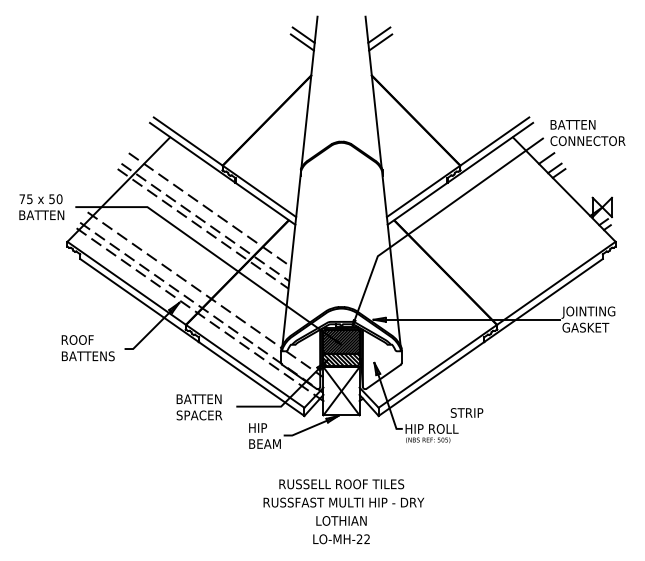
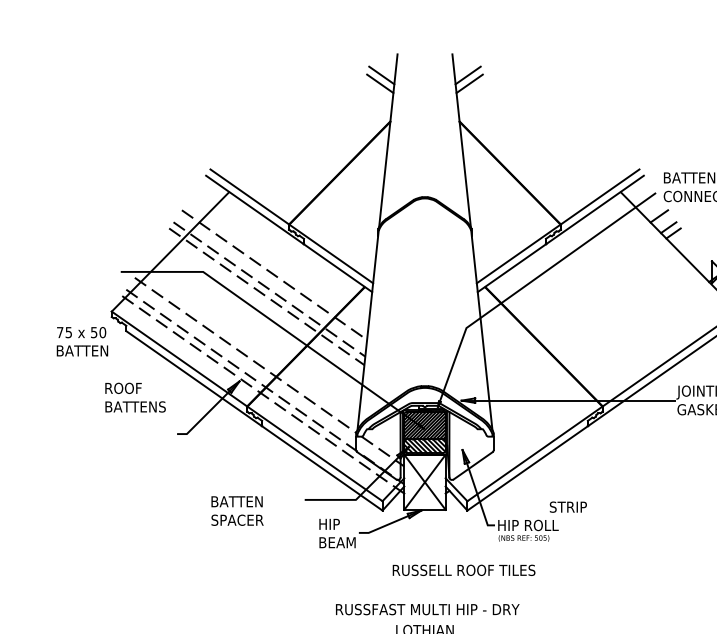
text: (41, 206) -> (82, 340), moved
text: (87, 348) -> (134, 398), moved
text: (199, 407) -> (237, 511), moved
text: (341, 484) -> (463, 570), moved

